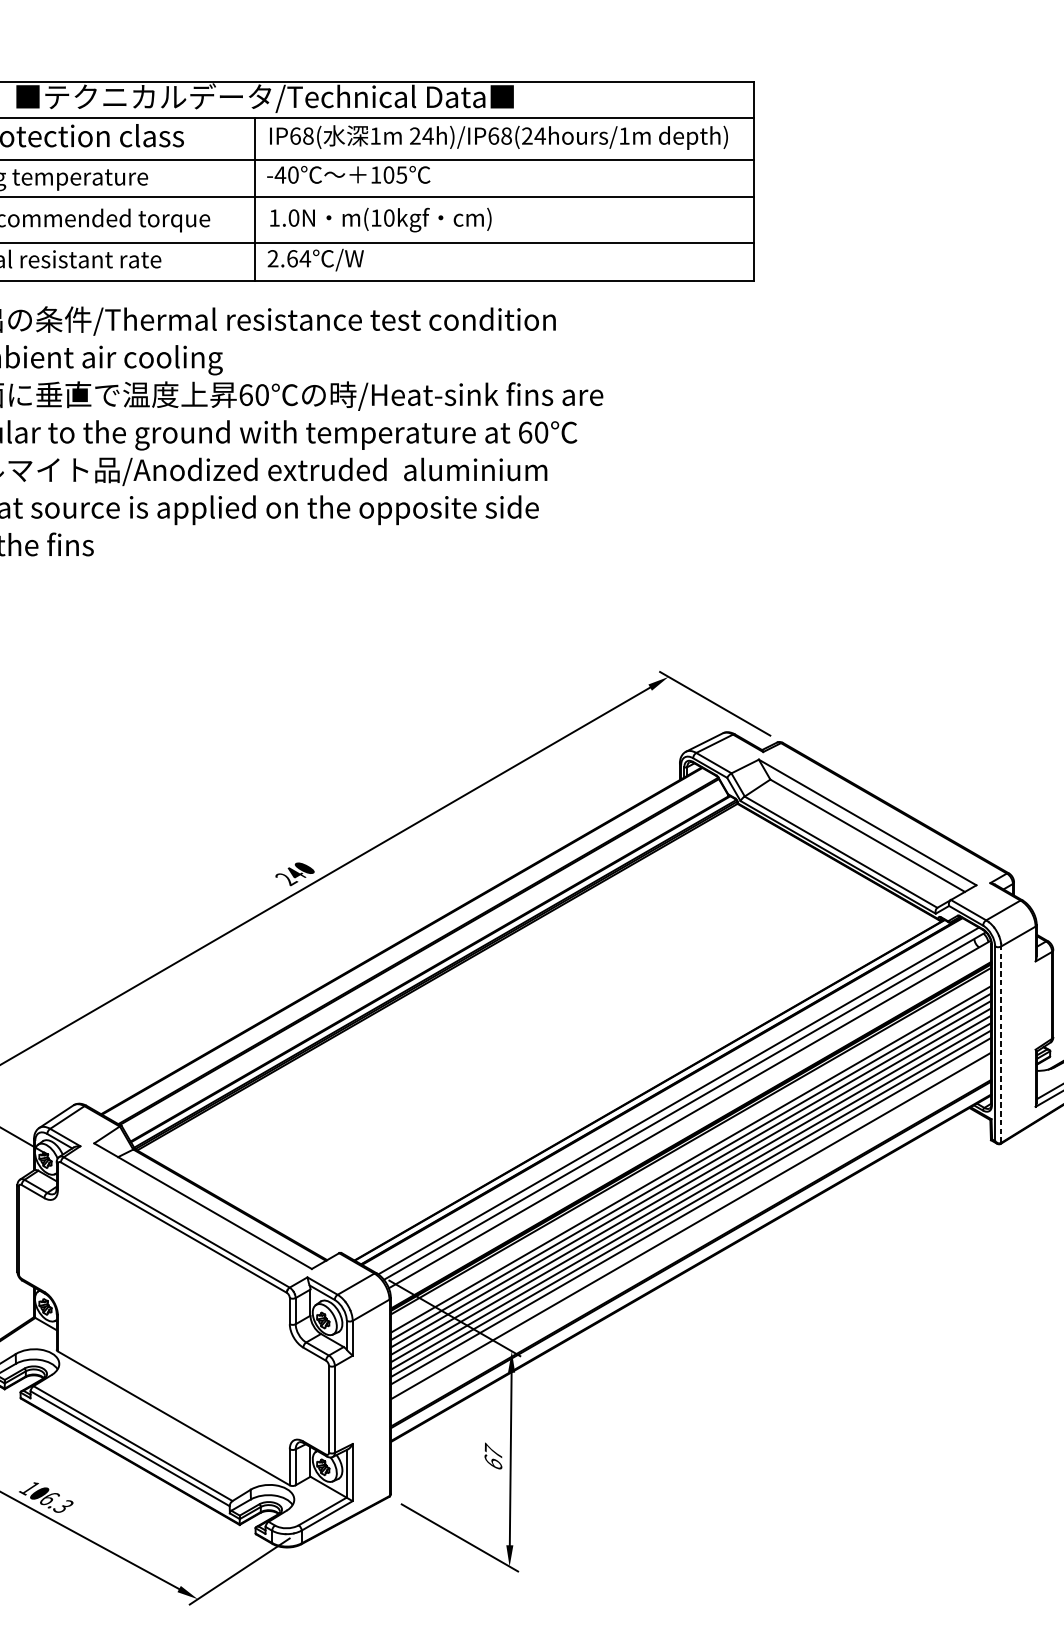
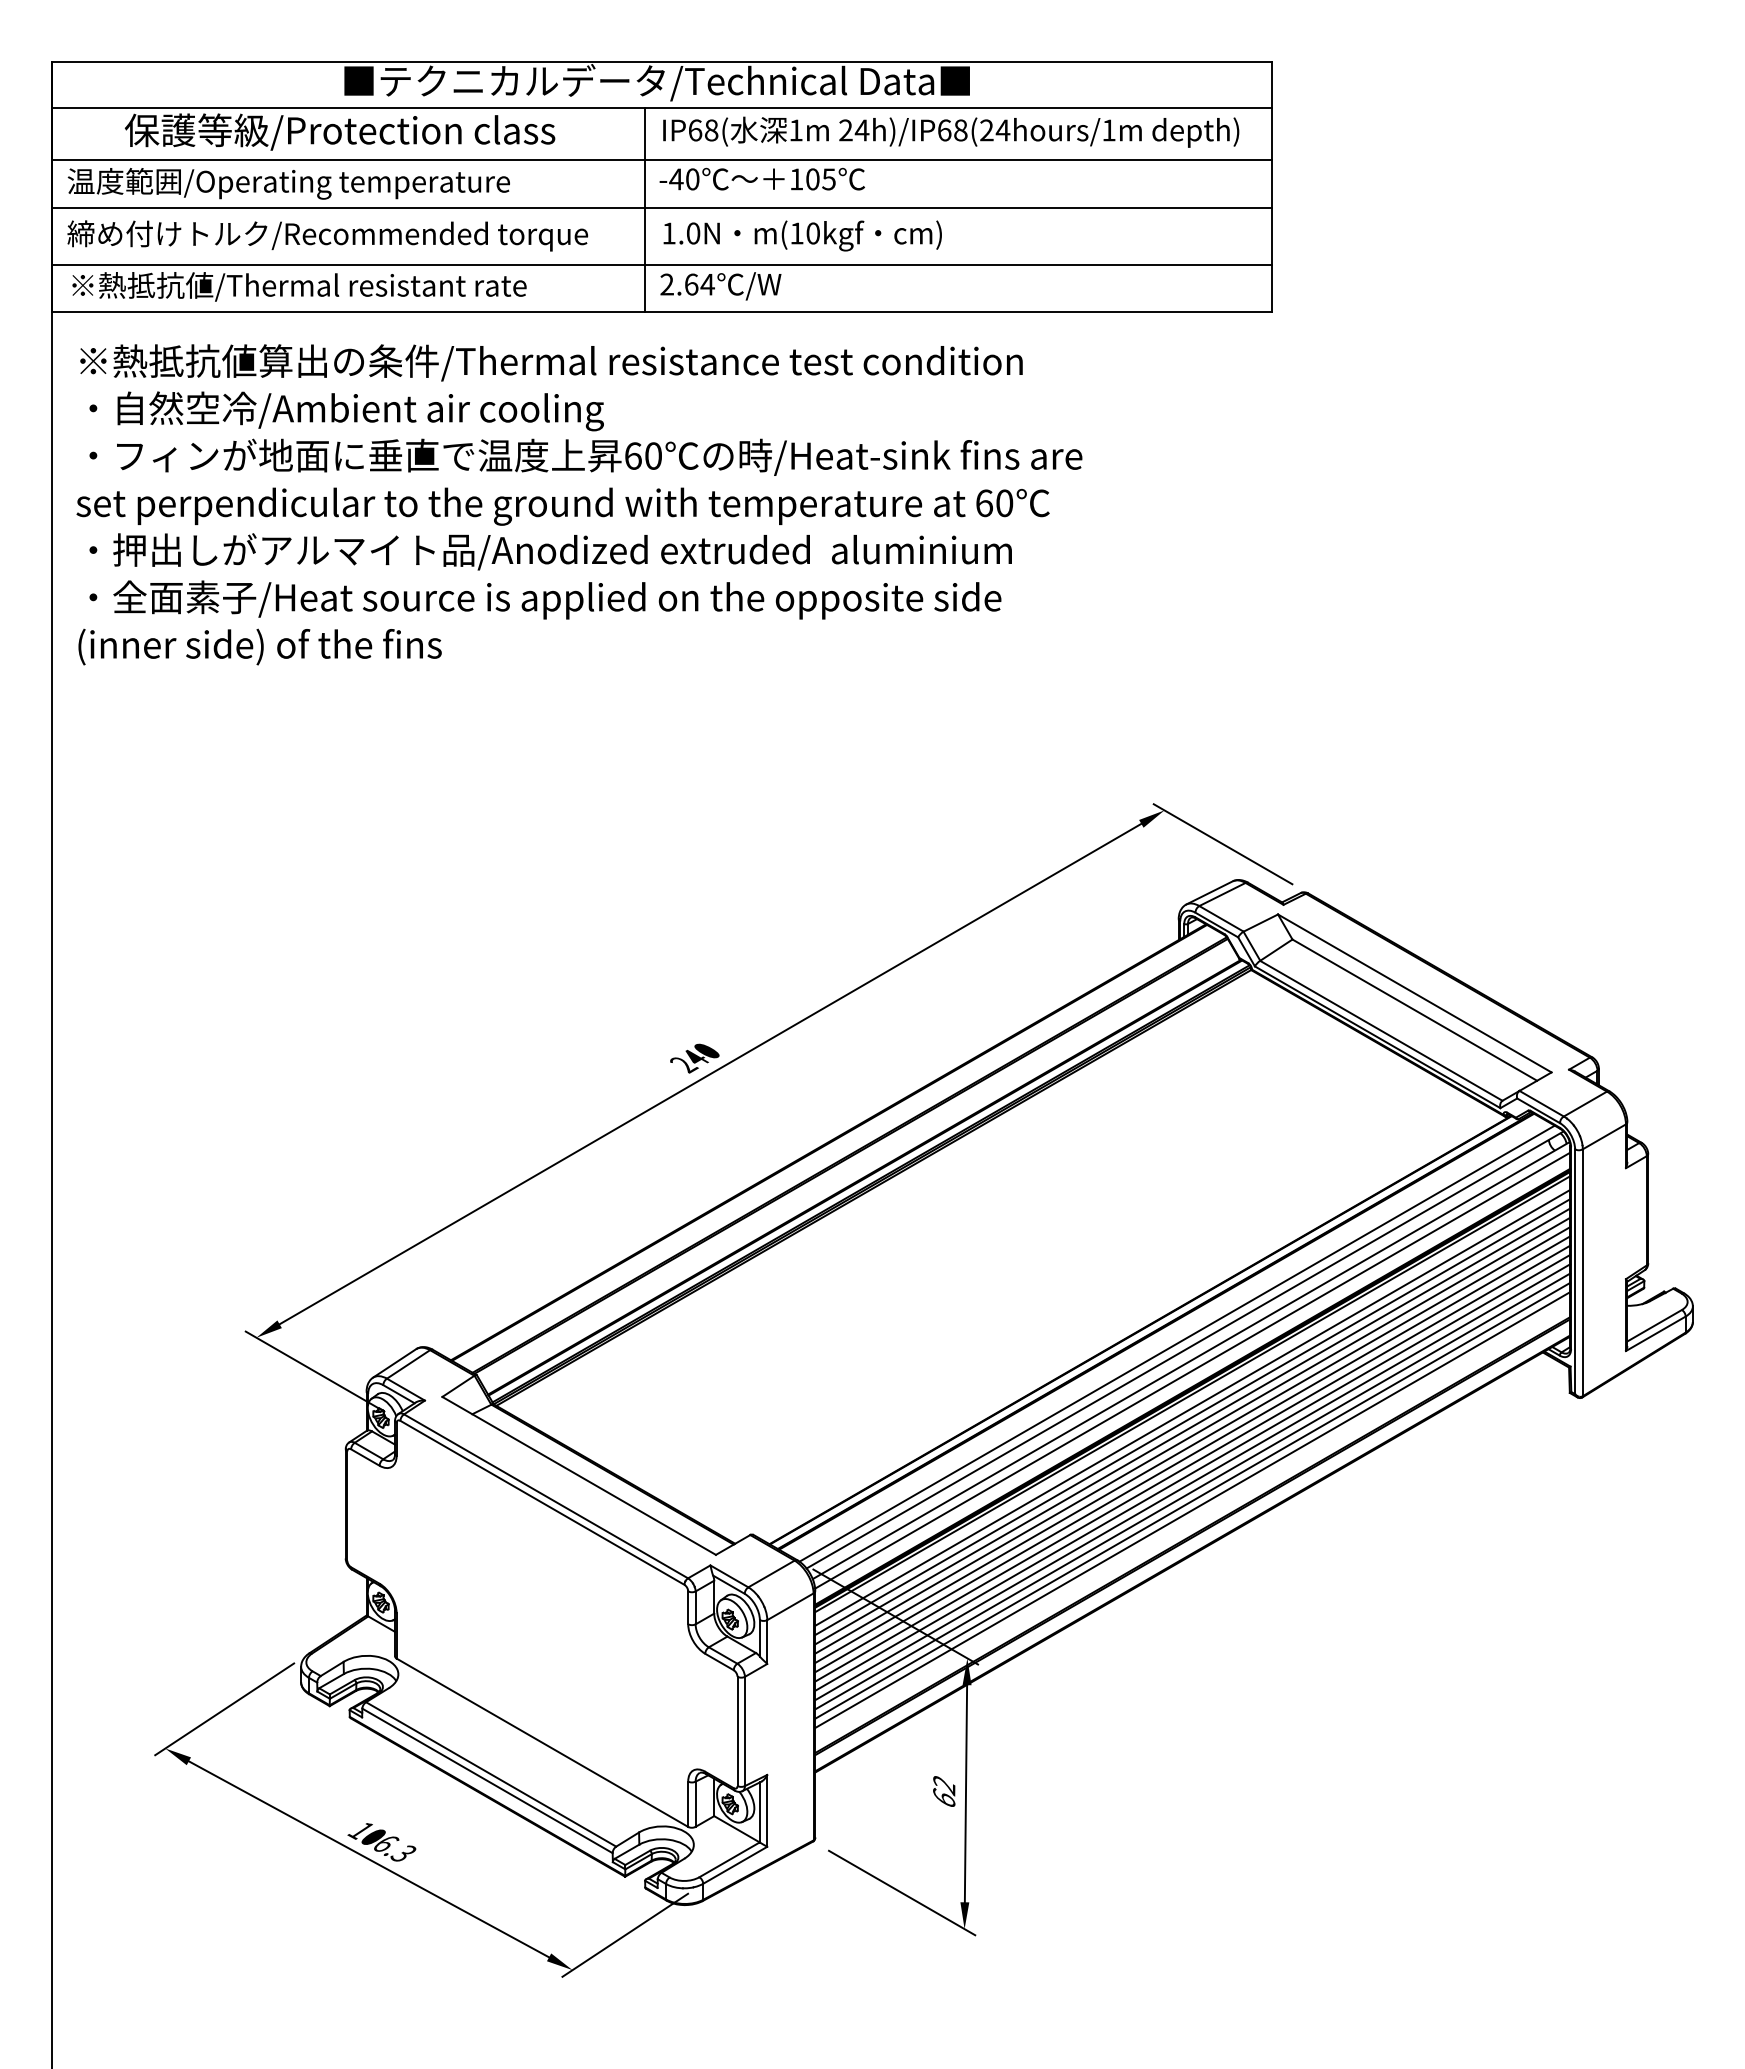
line: (1001, 1044) -> (1582, 1272), dashed -> solid
line: (690, 1122) -> (1192, 1370), added
line: (690, 1151) -> (1192, 1407), added
line: (690, 1218) -> (1192, 1491), added
line: (690, 1233) -> (1192, 1510), added
text: (493, 1451) -> (944, 1784), 67 -> 62

